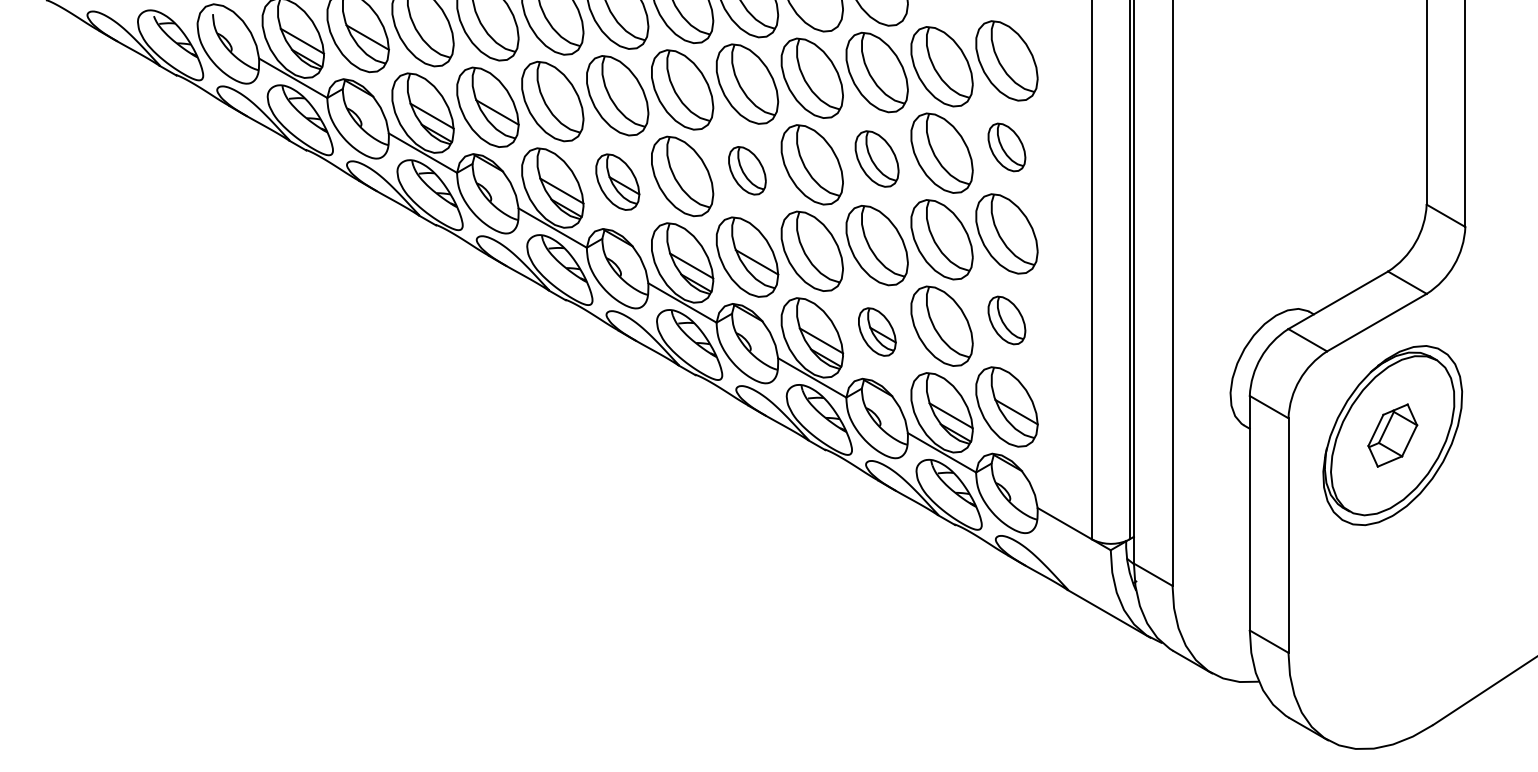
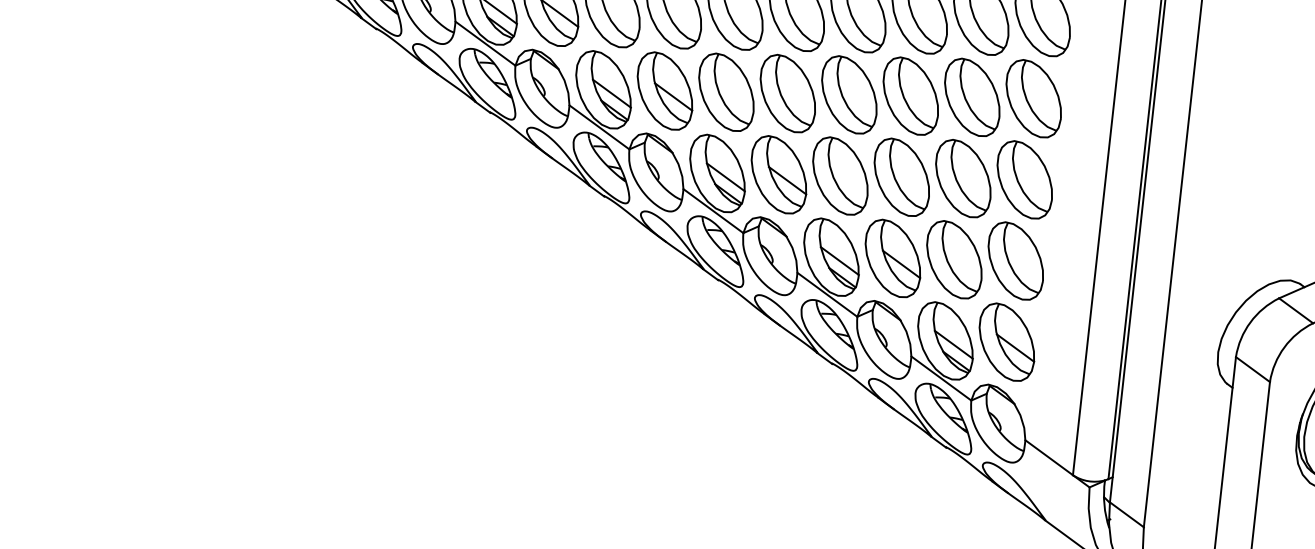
part: (1006, 147) -> (1033, 98), size x1.67
part: (876, 158) -> (910, 95), size x1.43
part: (747, 170) -> (788, 93), size x1.67
part: (617, 181) -> (665, 90), size x1.43
part: (1006, 320) -> (1015, 261), size x1.67
part: (877, 331) -> (893, 258), size x1.67

